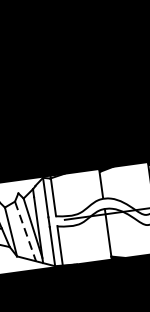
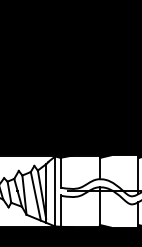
line: (25, 231) -> (35, 196), dashed -> solid

